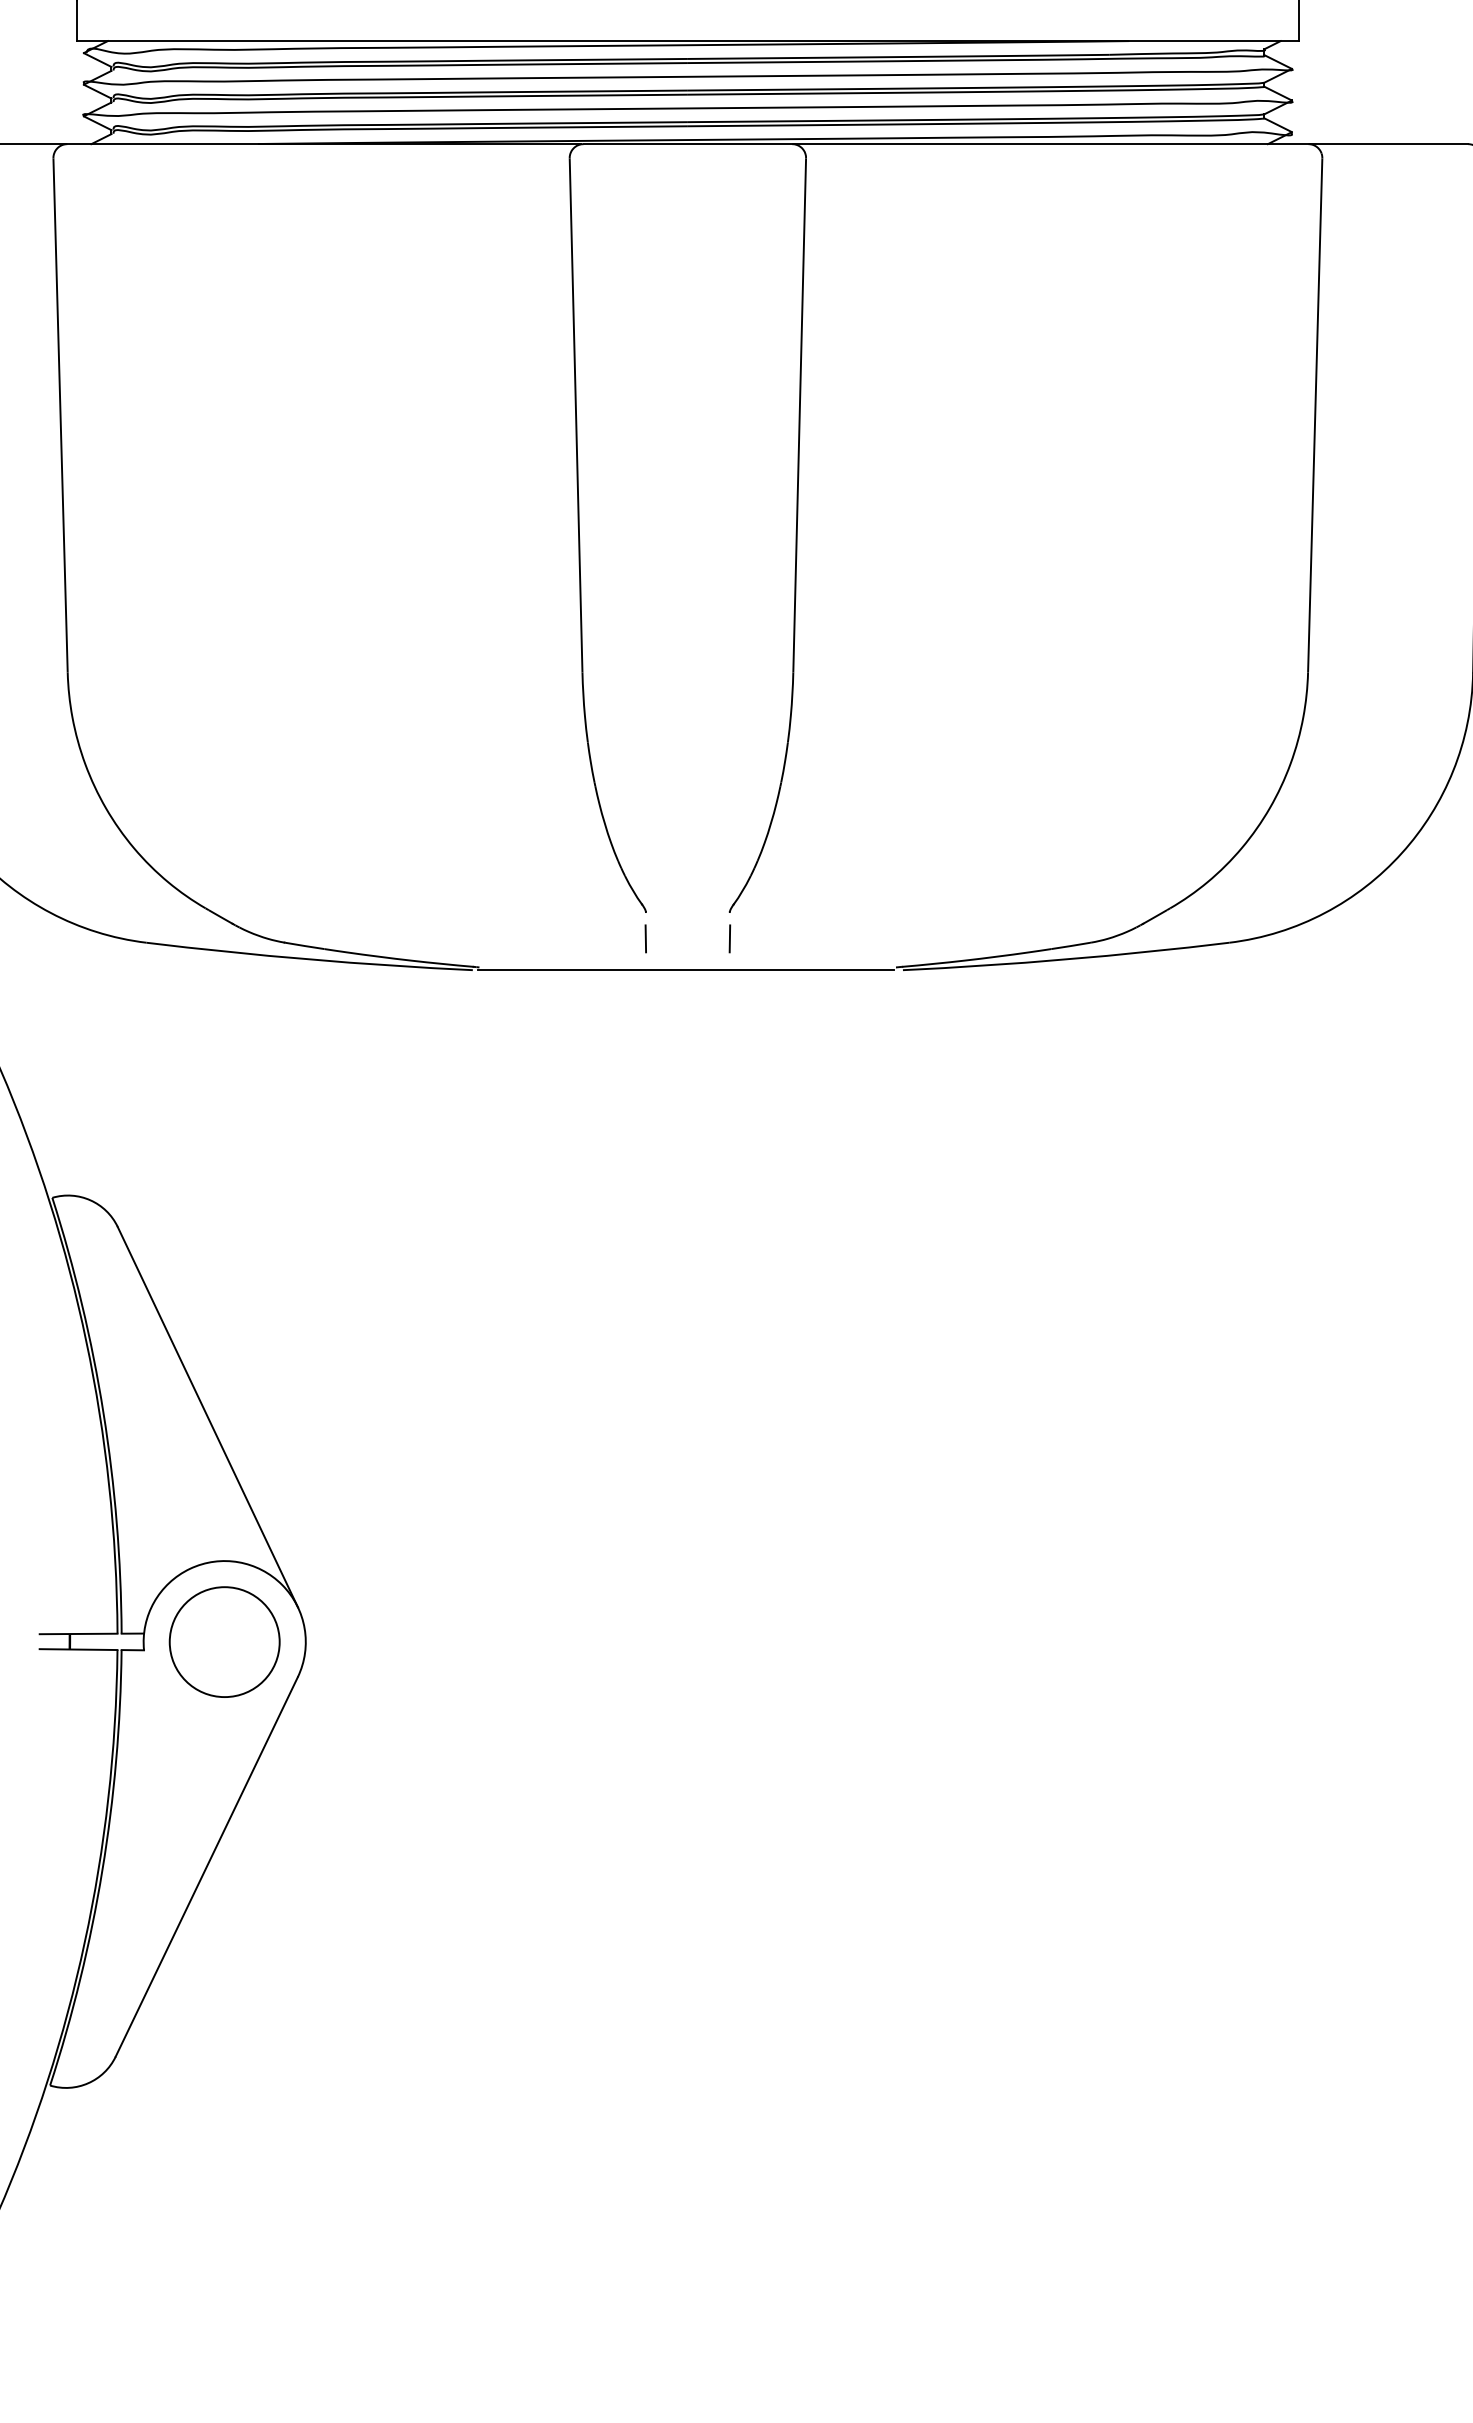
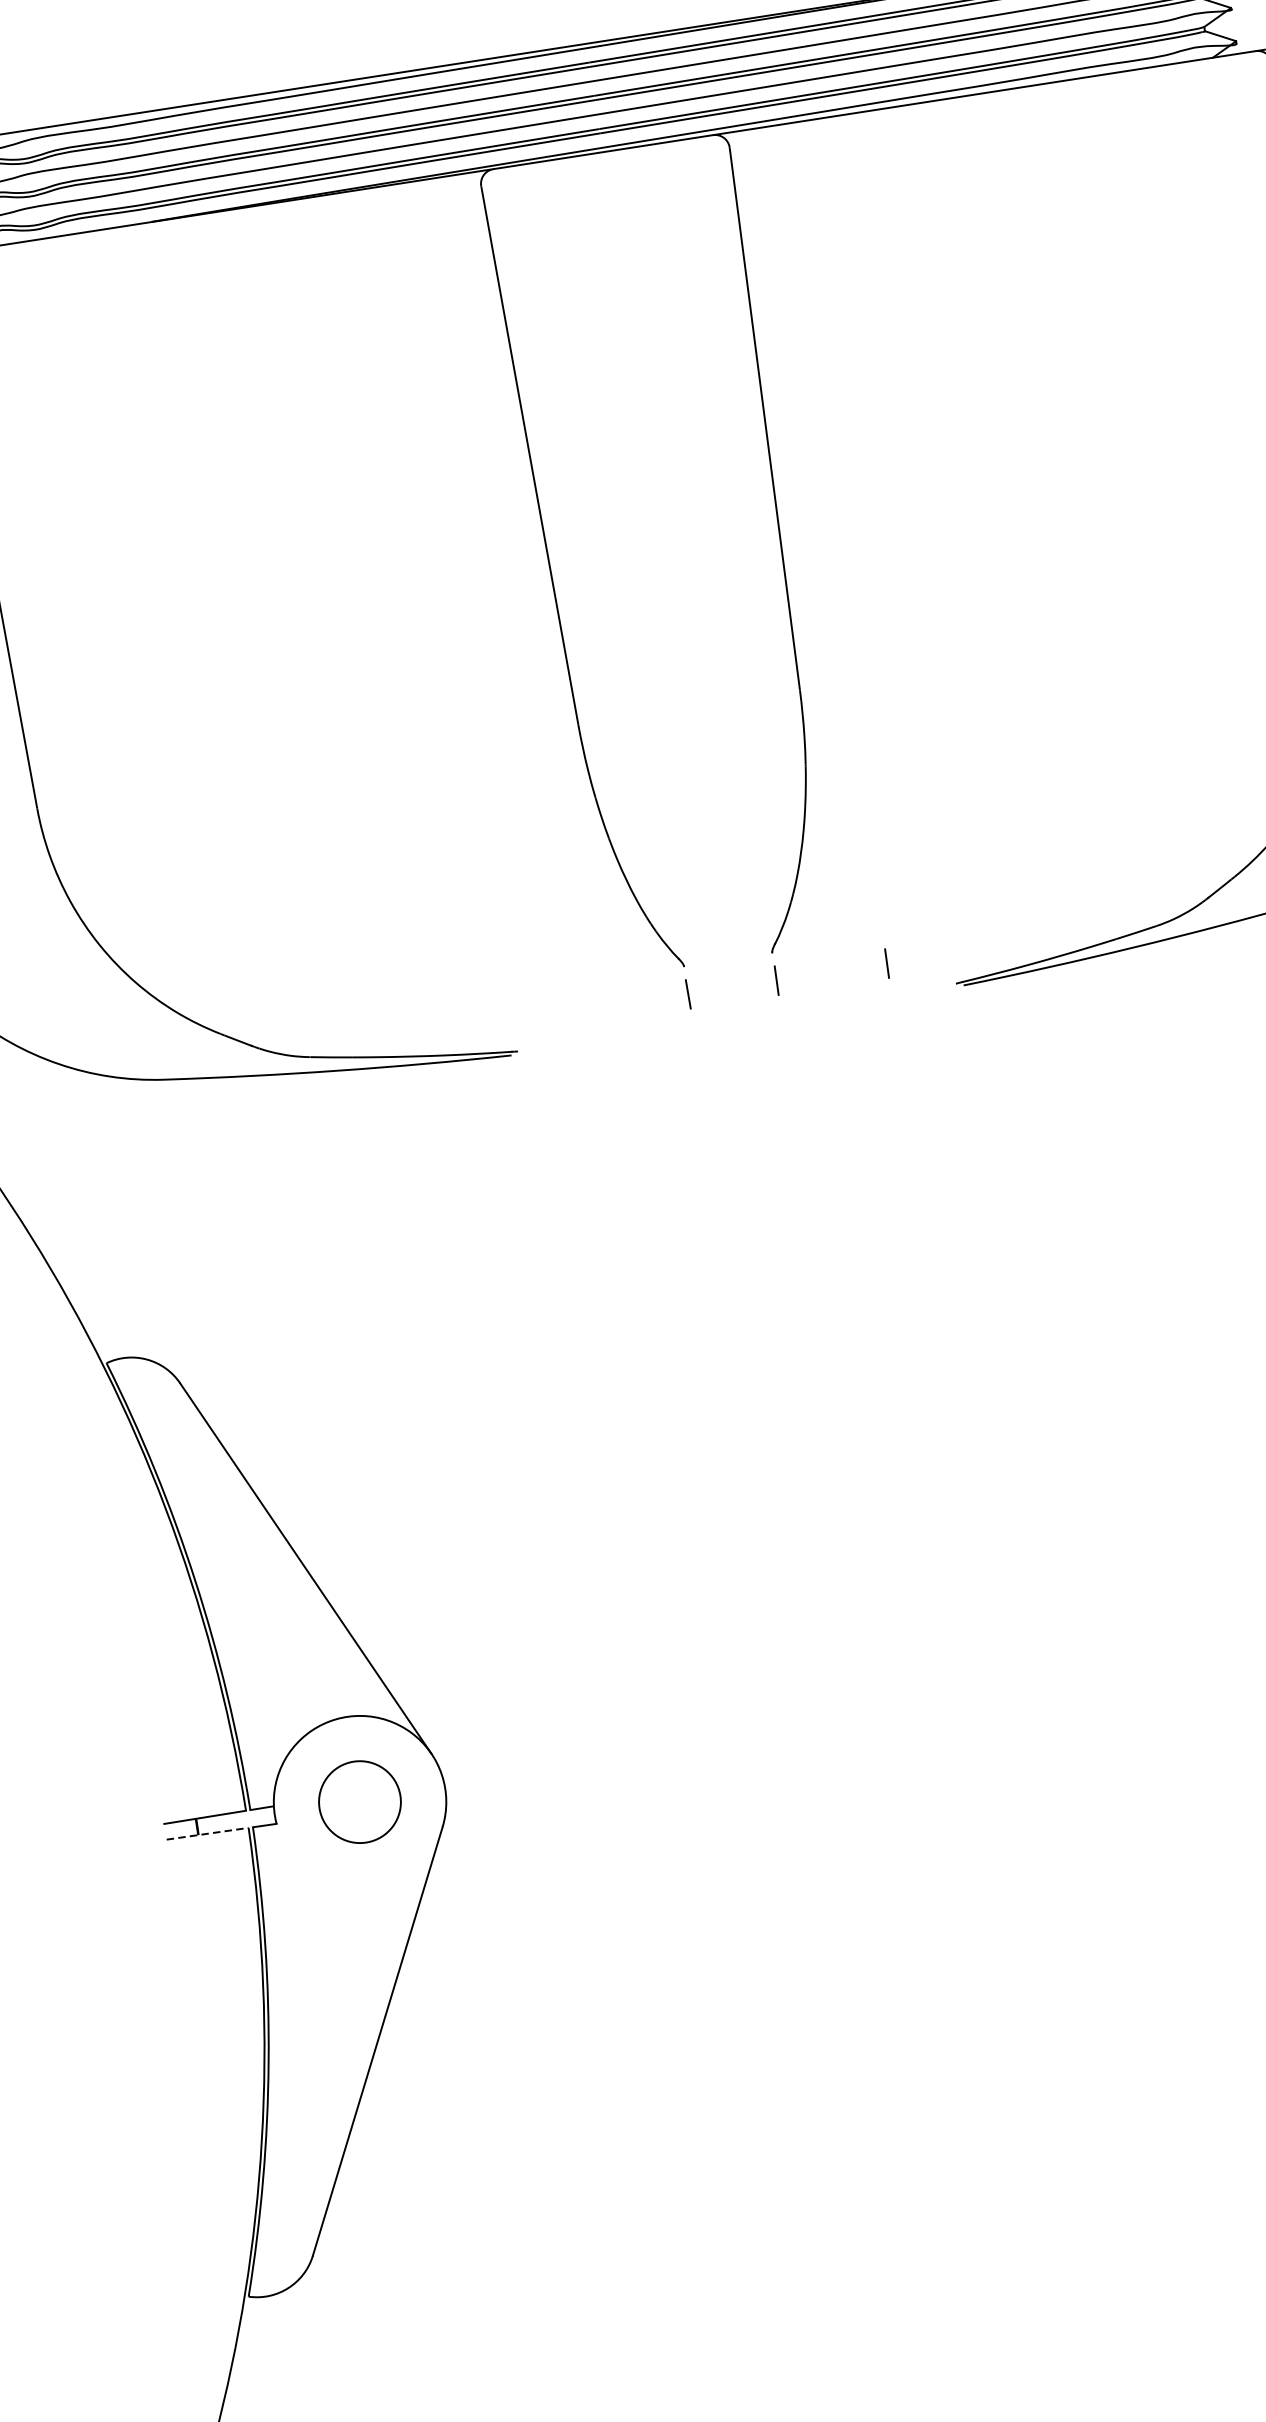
line: (834, 938) -> (886, 963), added
line: (685, 970) -> (735, 1021), removed
circle: (224, 1641) -> (359, 1801), size x0.7
line: (78, 1649) -> (207, 1833), solid -> dashed

